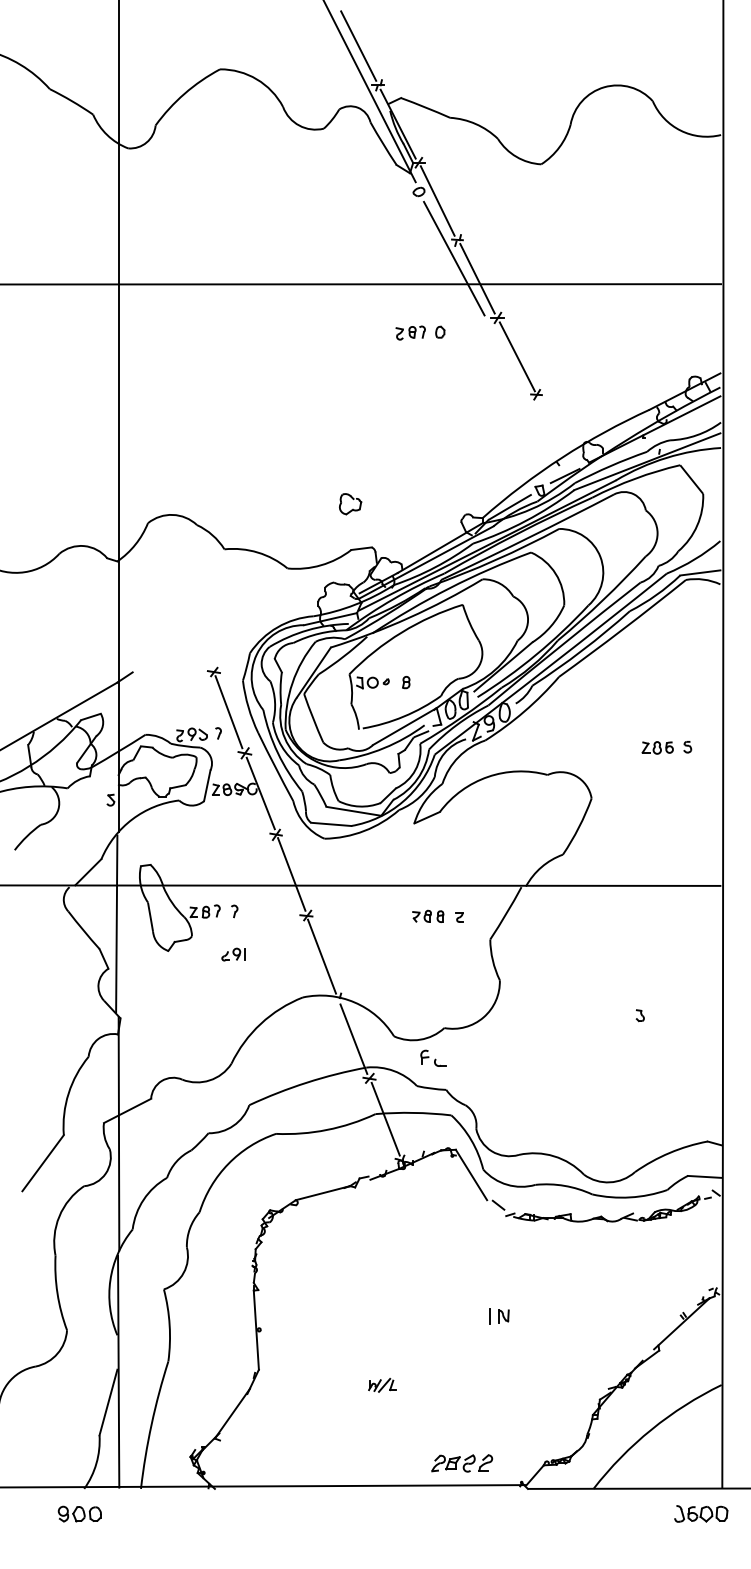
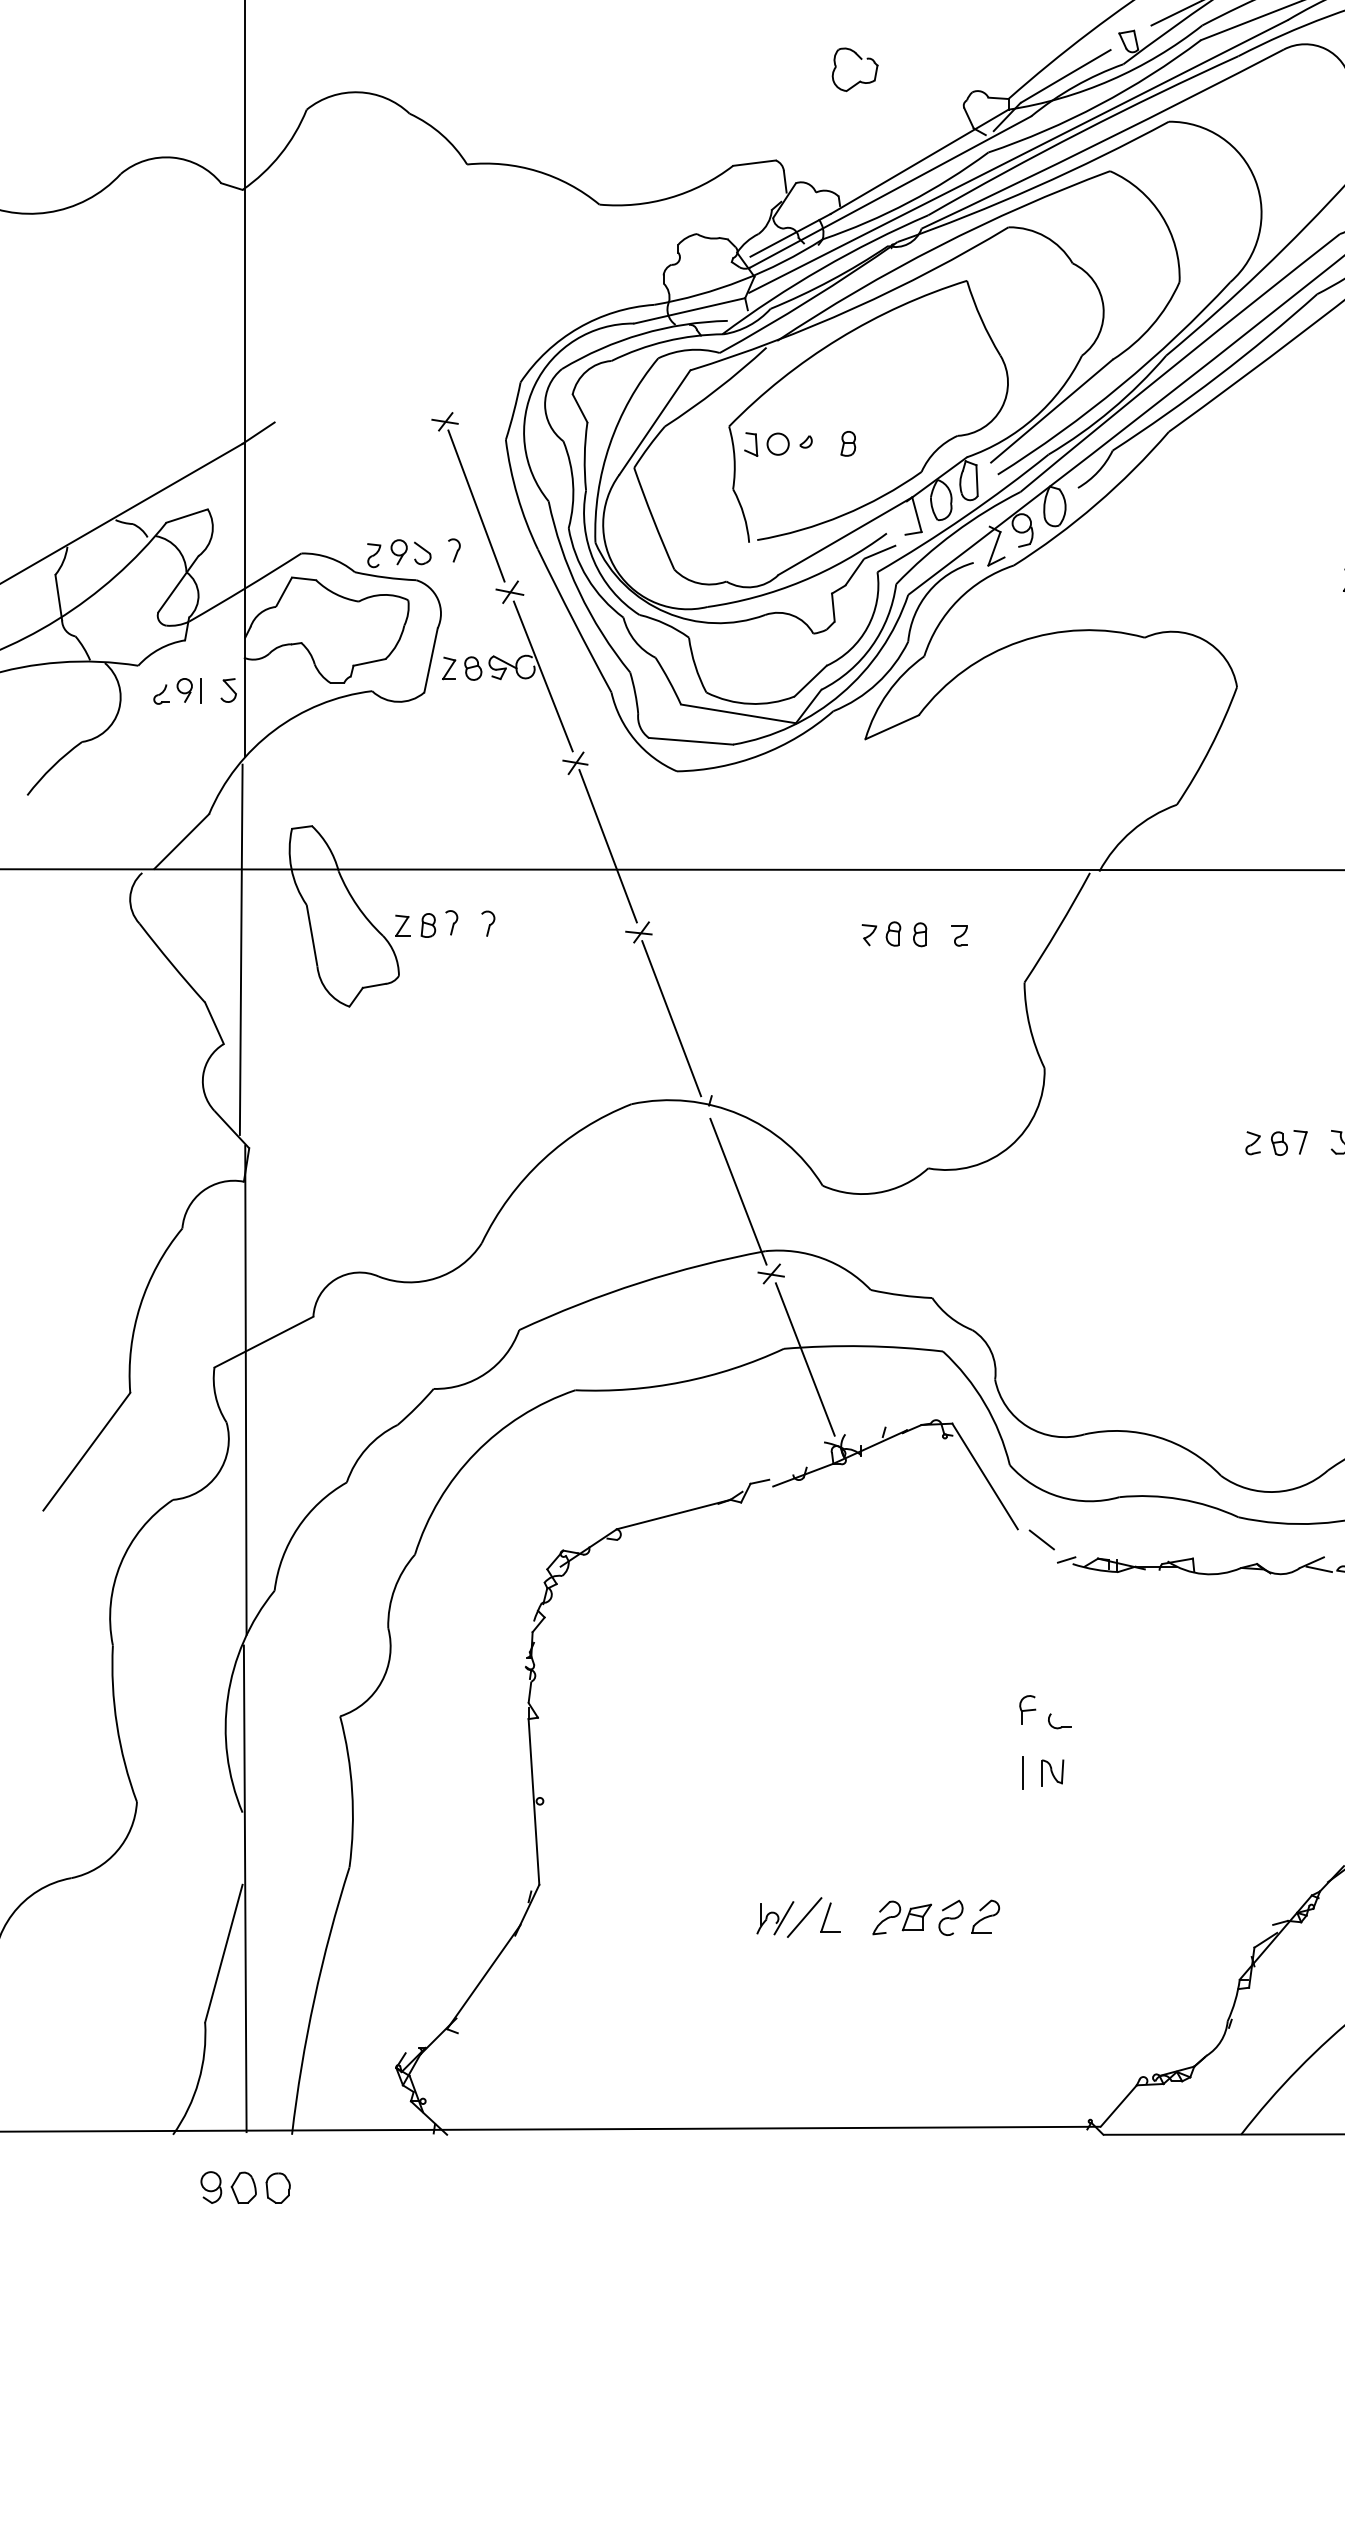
part: (350, 504) -> (855, 70), moved
part: (233, 954) -> (177, 691), moved
part: (610, 1015) -> (1276, 1142), added
part: (433, 1057) -> (1045, 1710), moved
part: (382, 1385) -> (798, 1917), size x1.43
part: (462, 1463) -> (936, 1917), moved
part: (79, 1513) -> (244, 2186), moved

